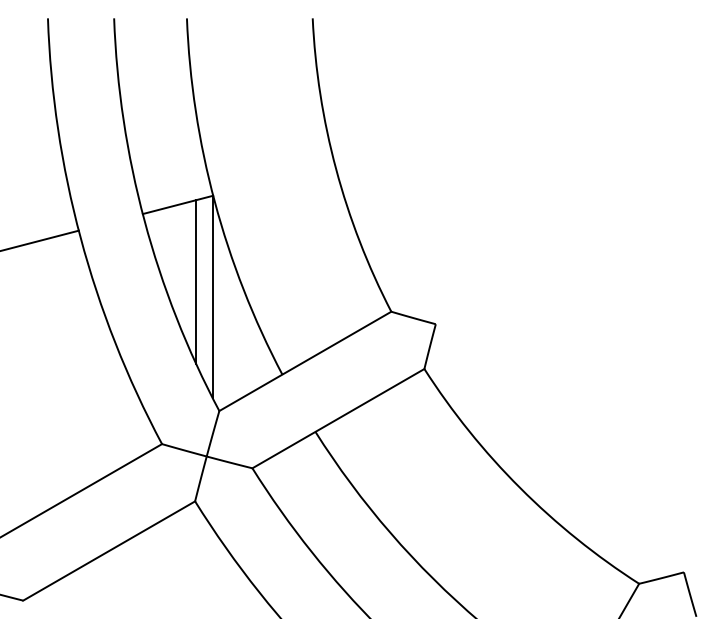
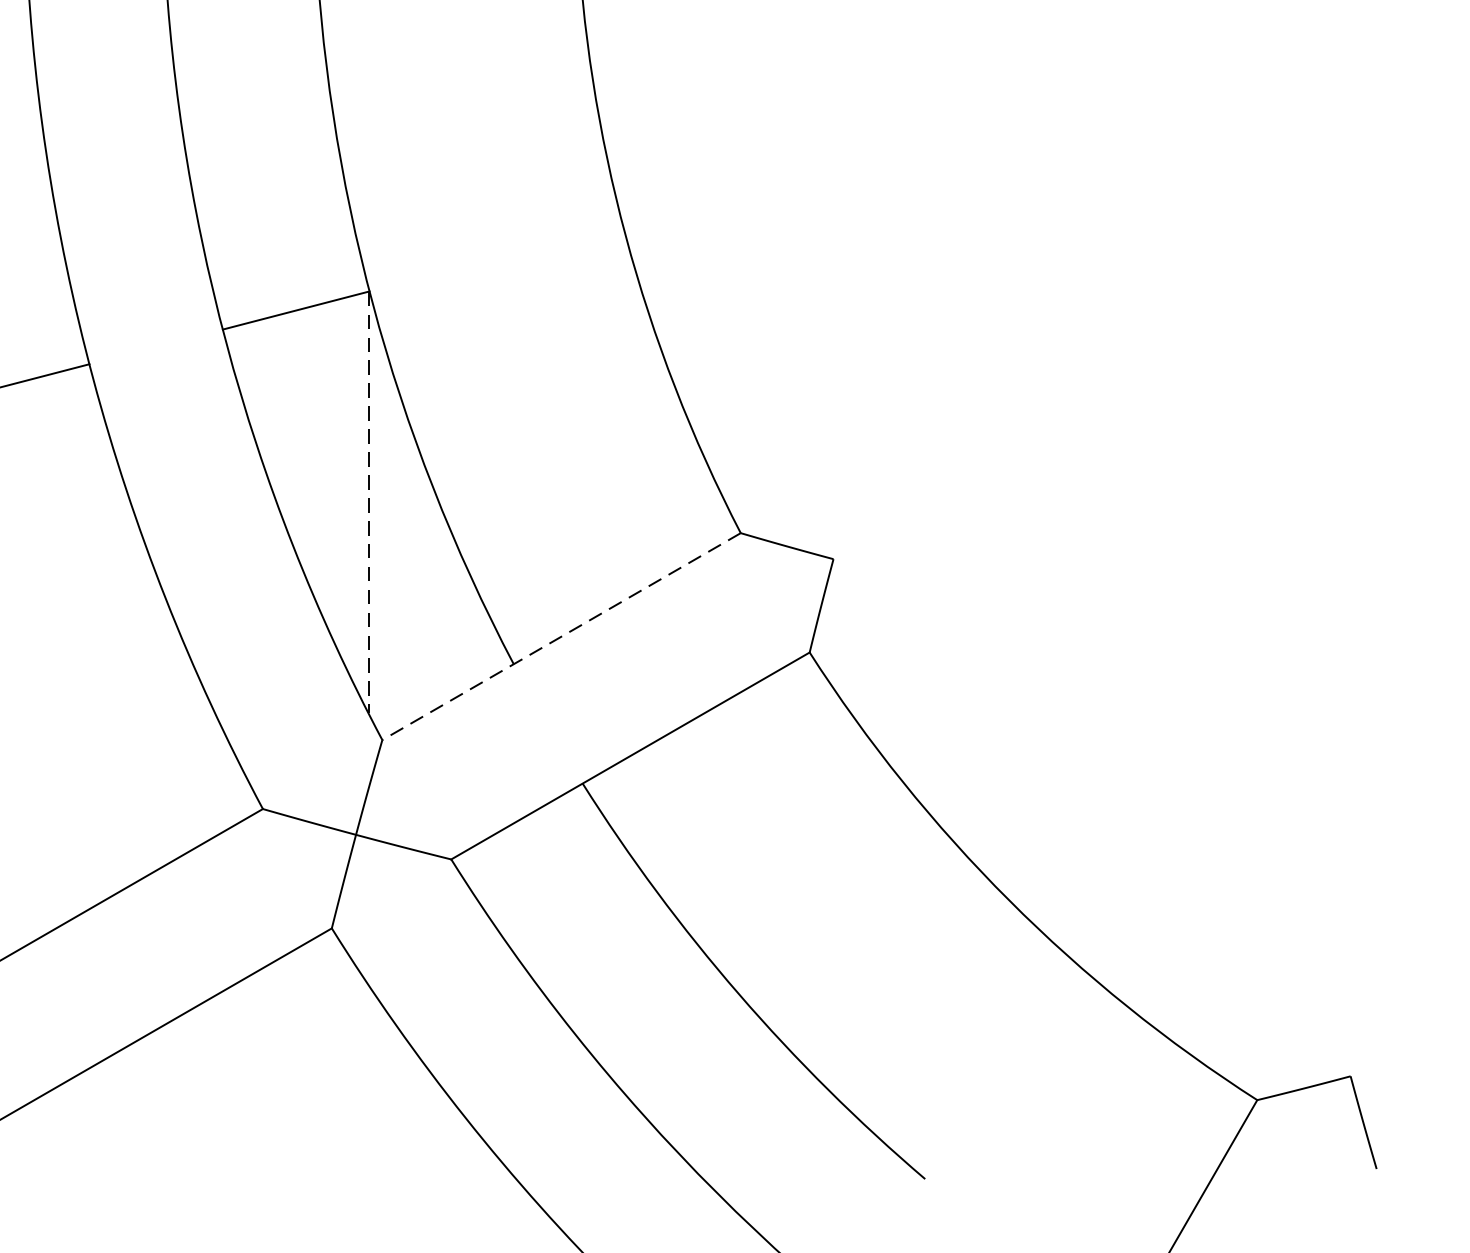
line: (196, 282) -> (334, 472), removed
line: (212, 297) -> (368, 503), solid -> dashed
line: (304, 361) -> (559, 636), solid -> dashed

